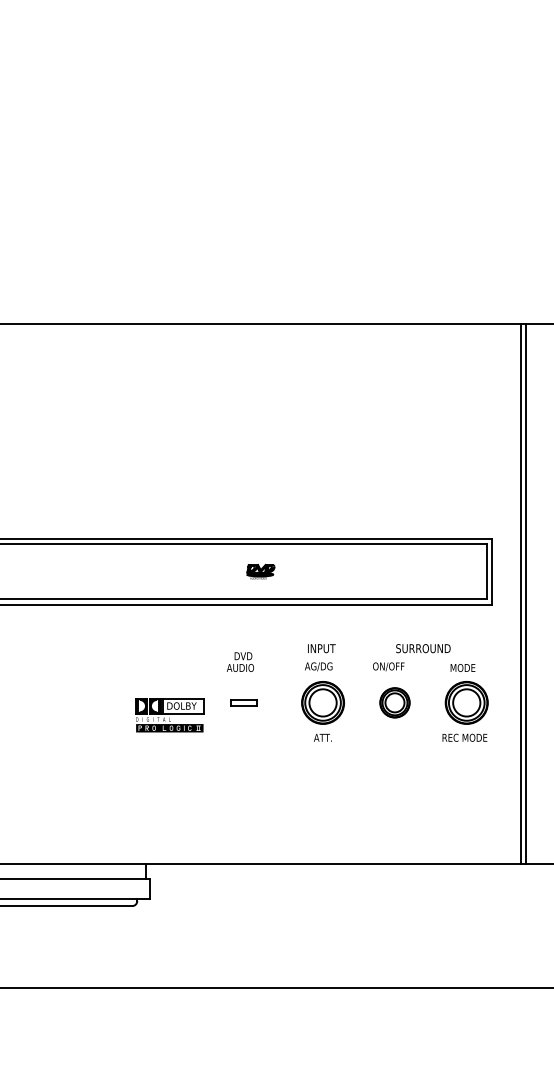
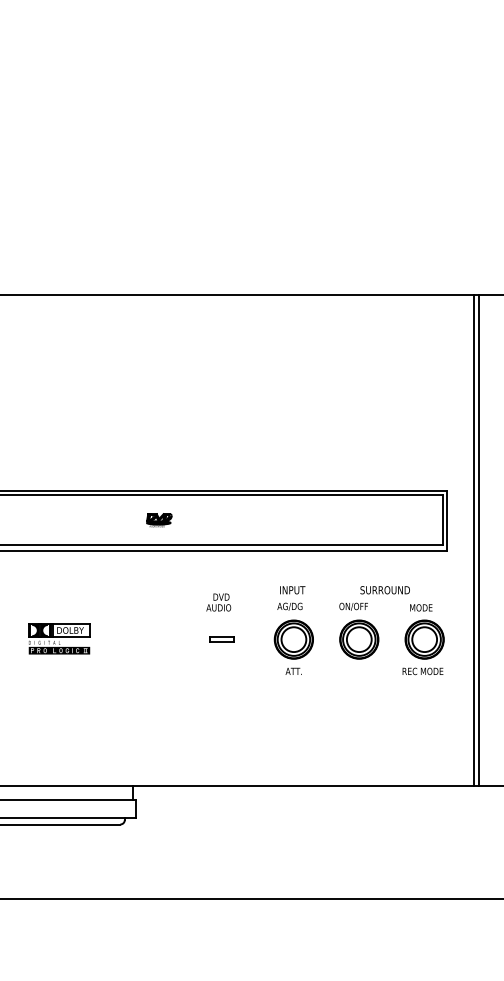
part: (261, 571) -> (159, 520), moved
part: (395, 702) -> (359, 639), size x1.43
part: (169, 714) -> (59, 638), moved

